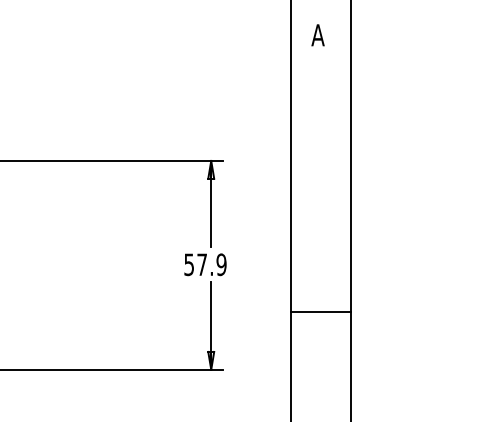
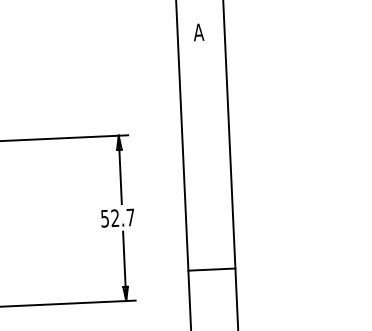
text: (211, 264) -> (122, 217), 57.9 -> 52.7
line: (320, 312) -> (211, 269), moved

